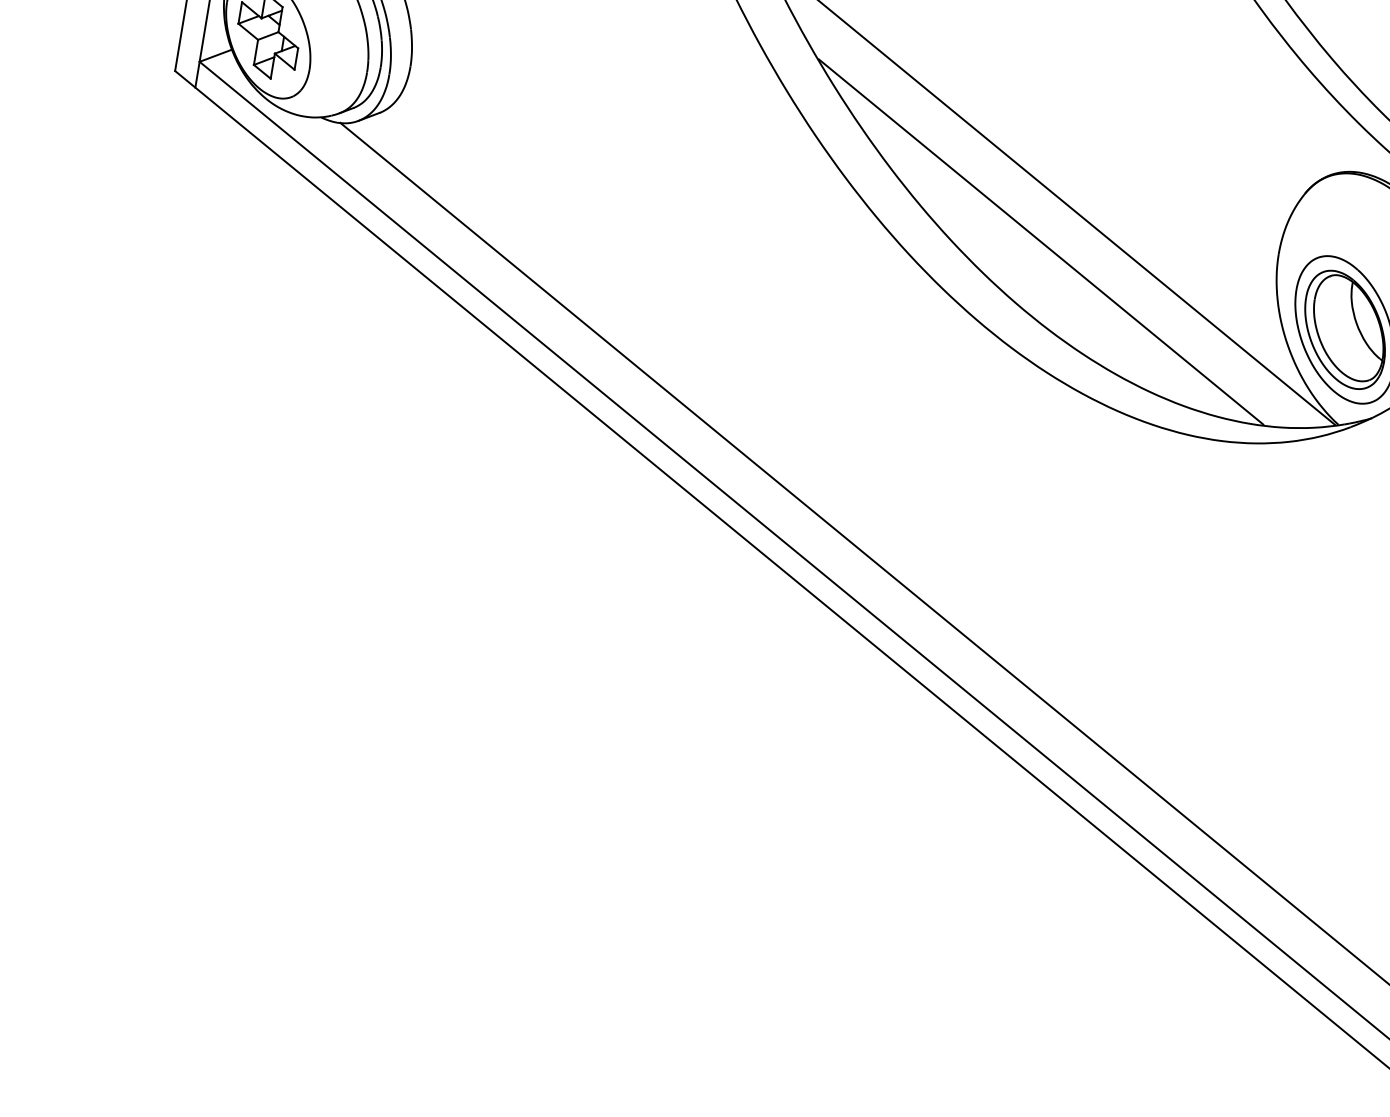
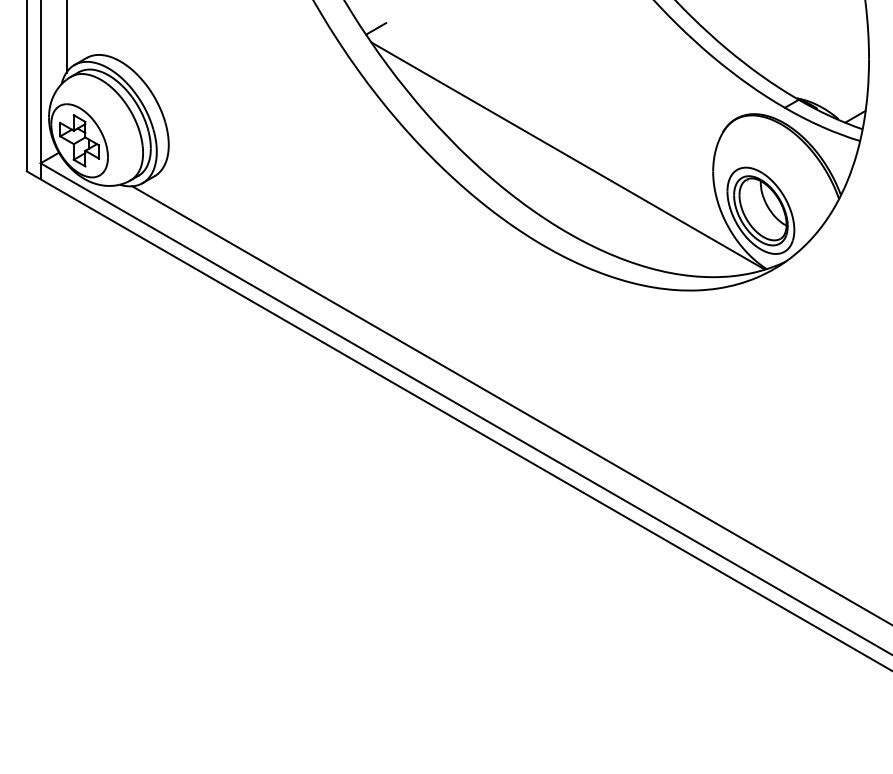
line: (1040, 240) -> (567, 187), removed

